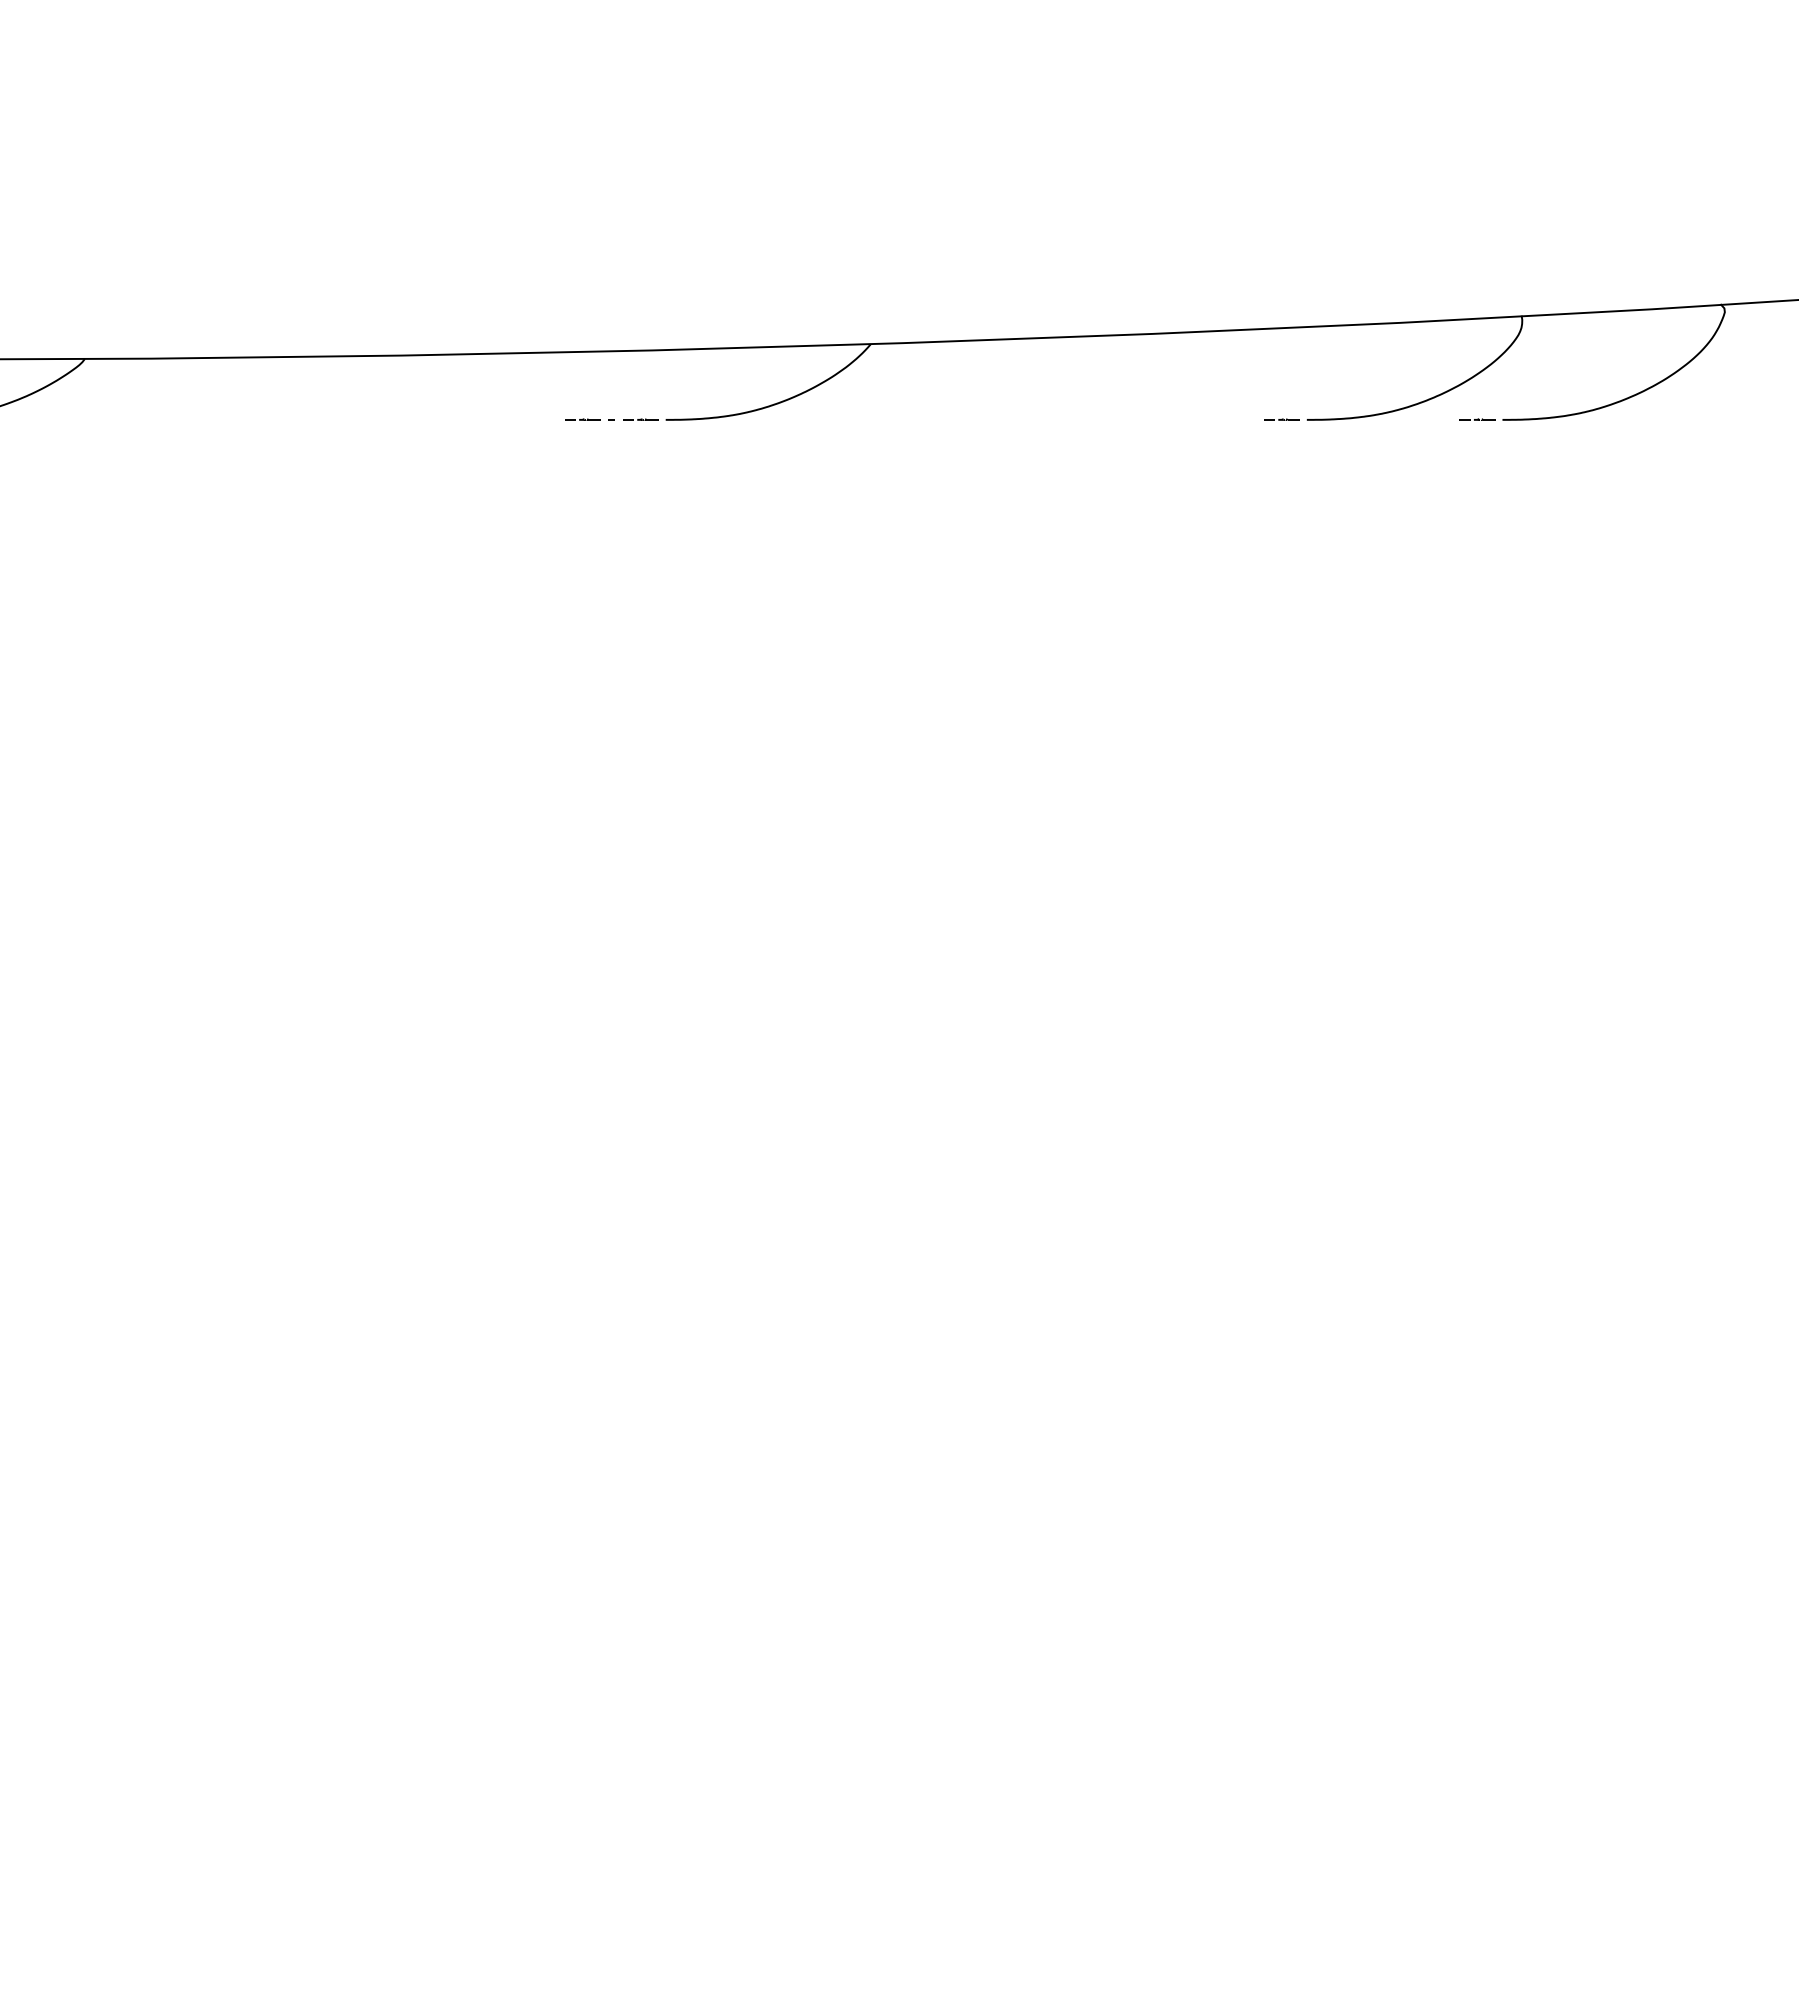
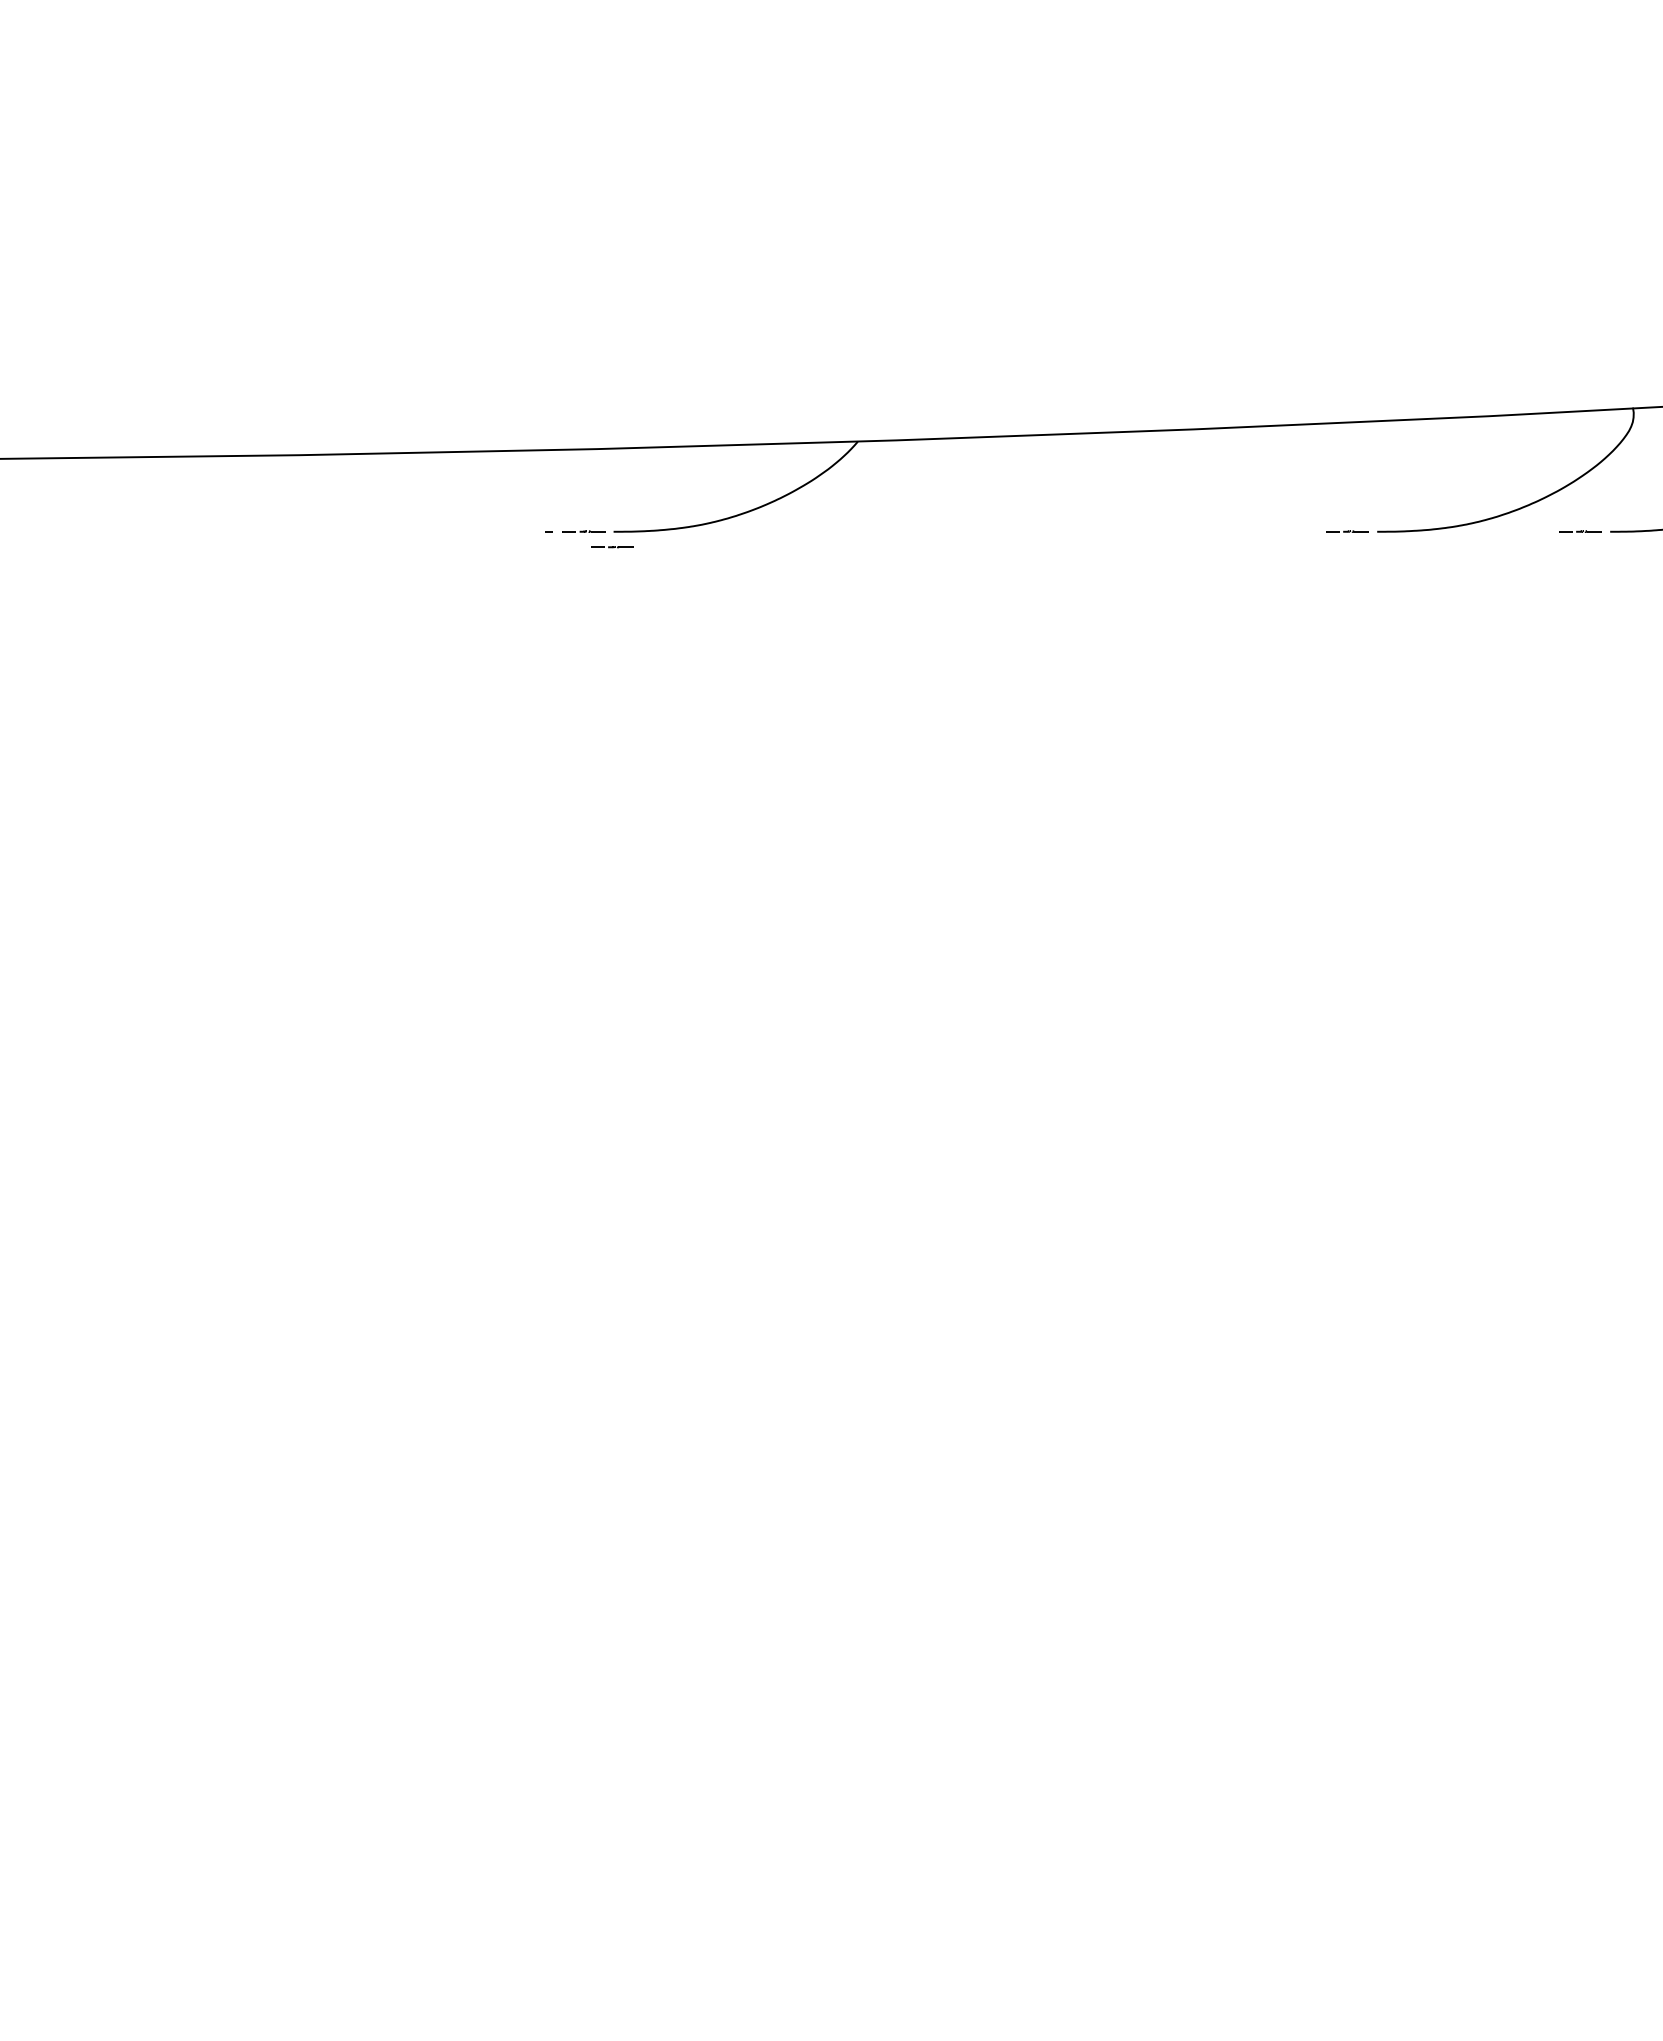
line: (582, 419) -> (612, 546), moved

